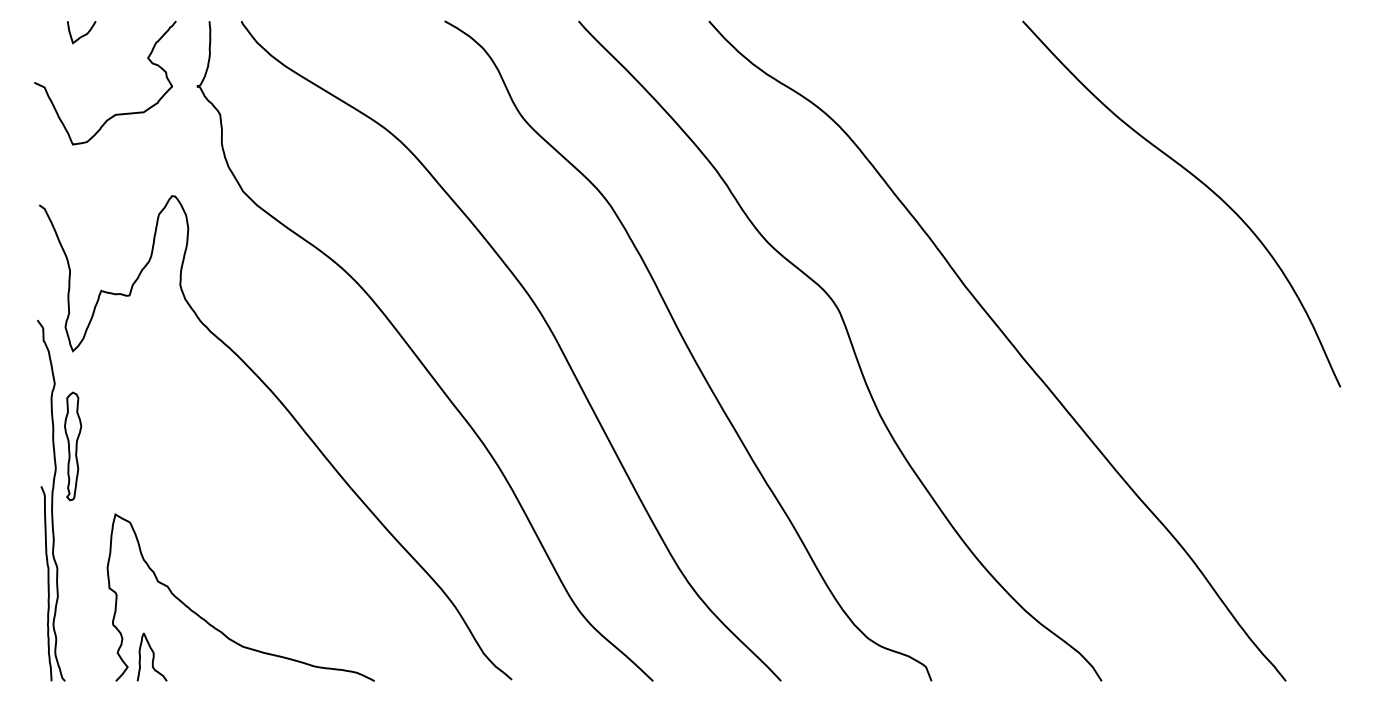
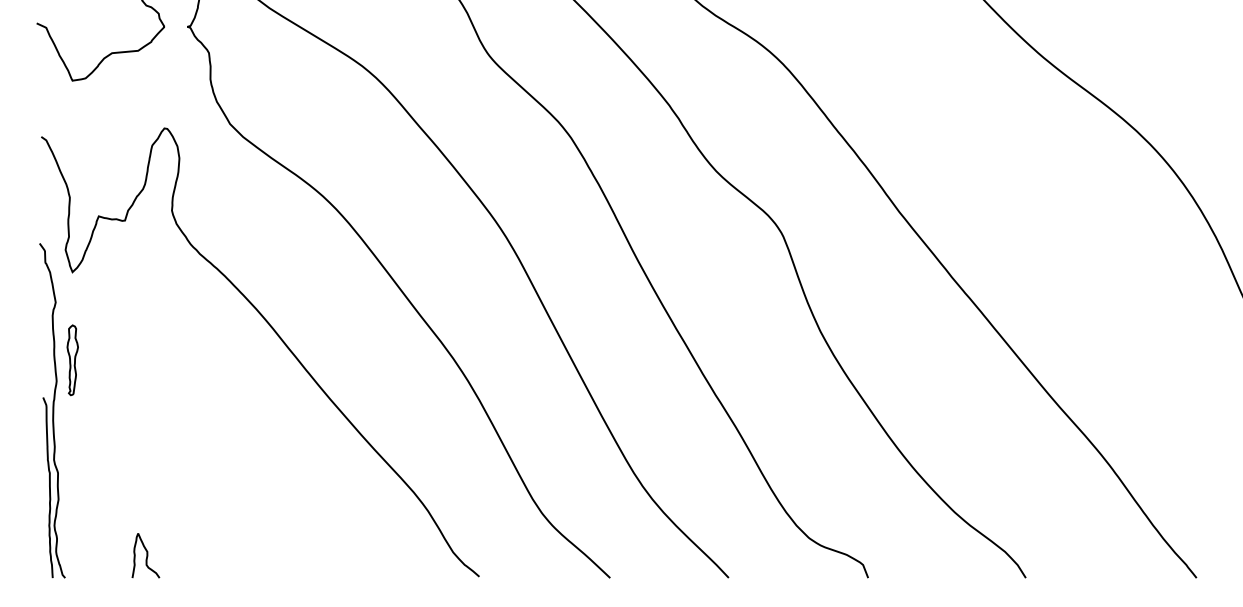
part: (73, 445) -> (73, 359), size x0.7
curve: (222, 631) -> (211, 531), removed

